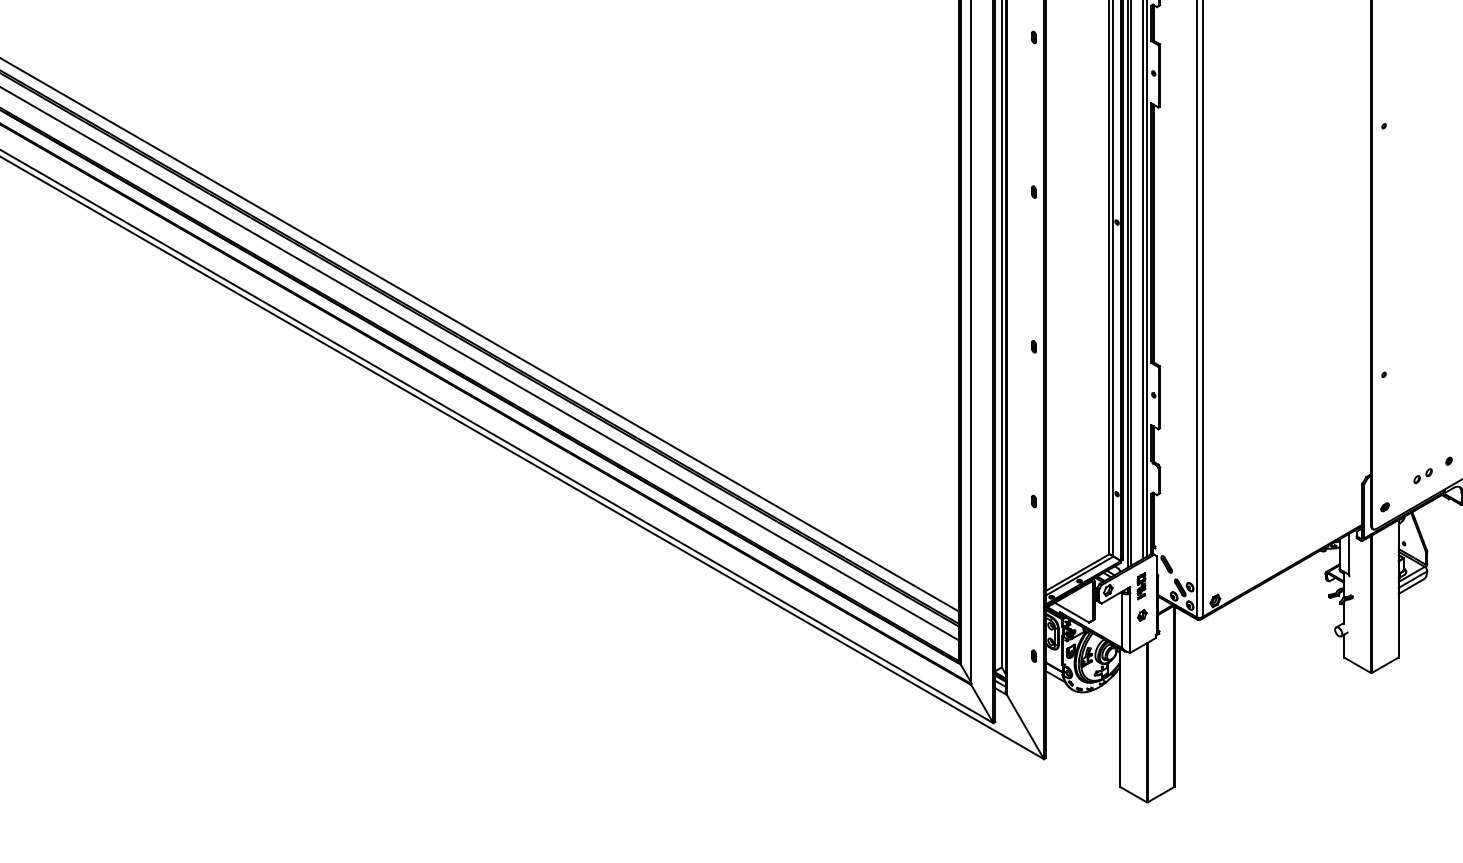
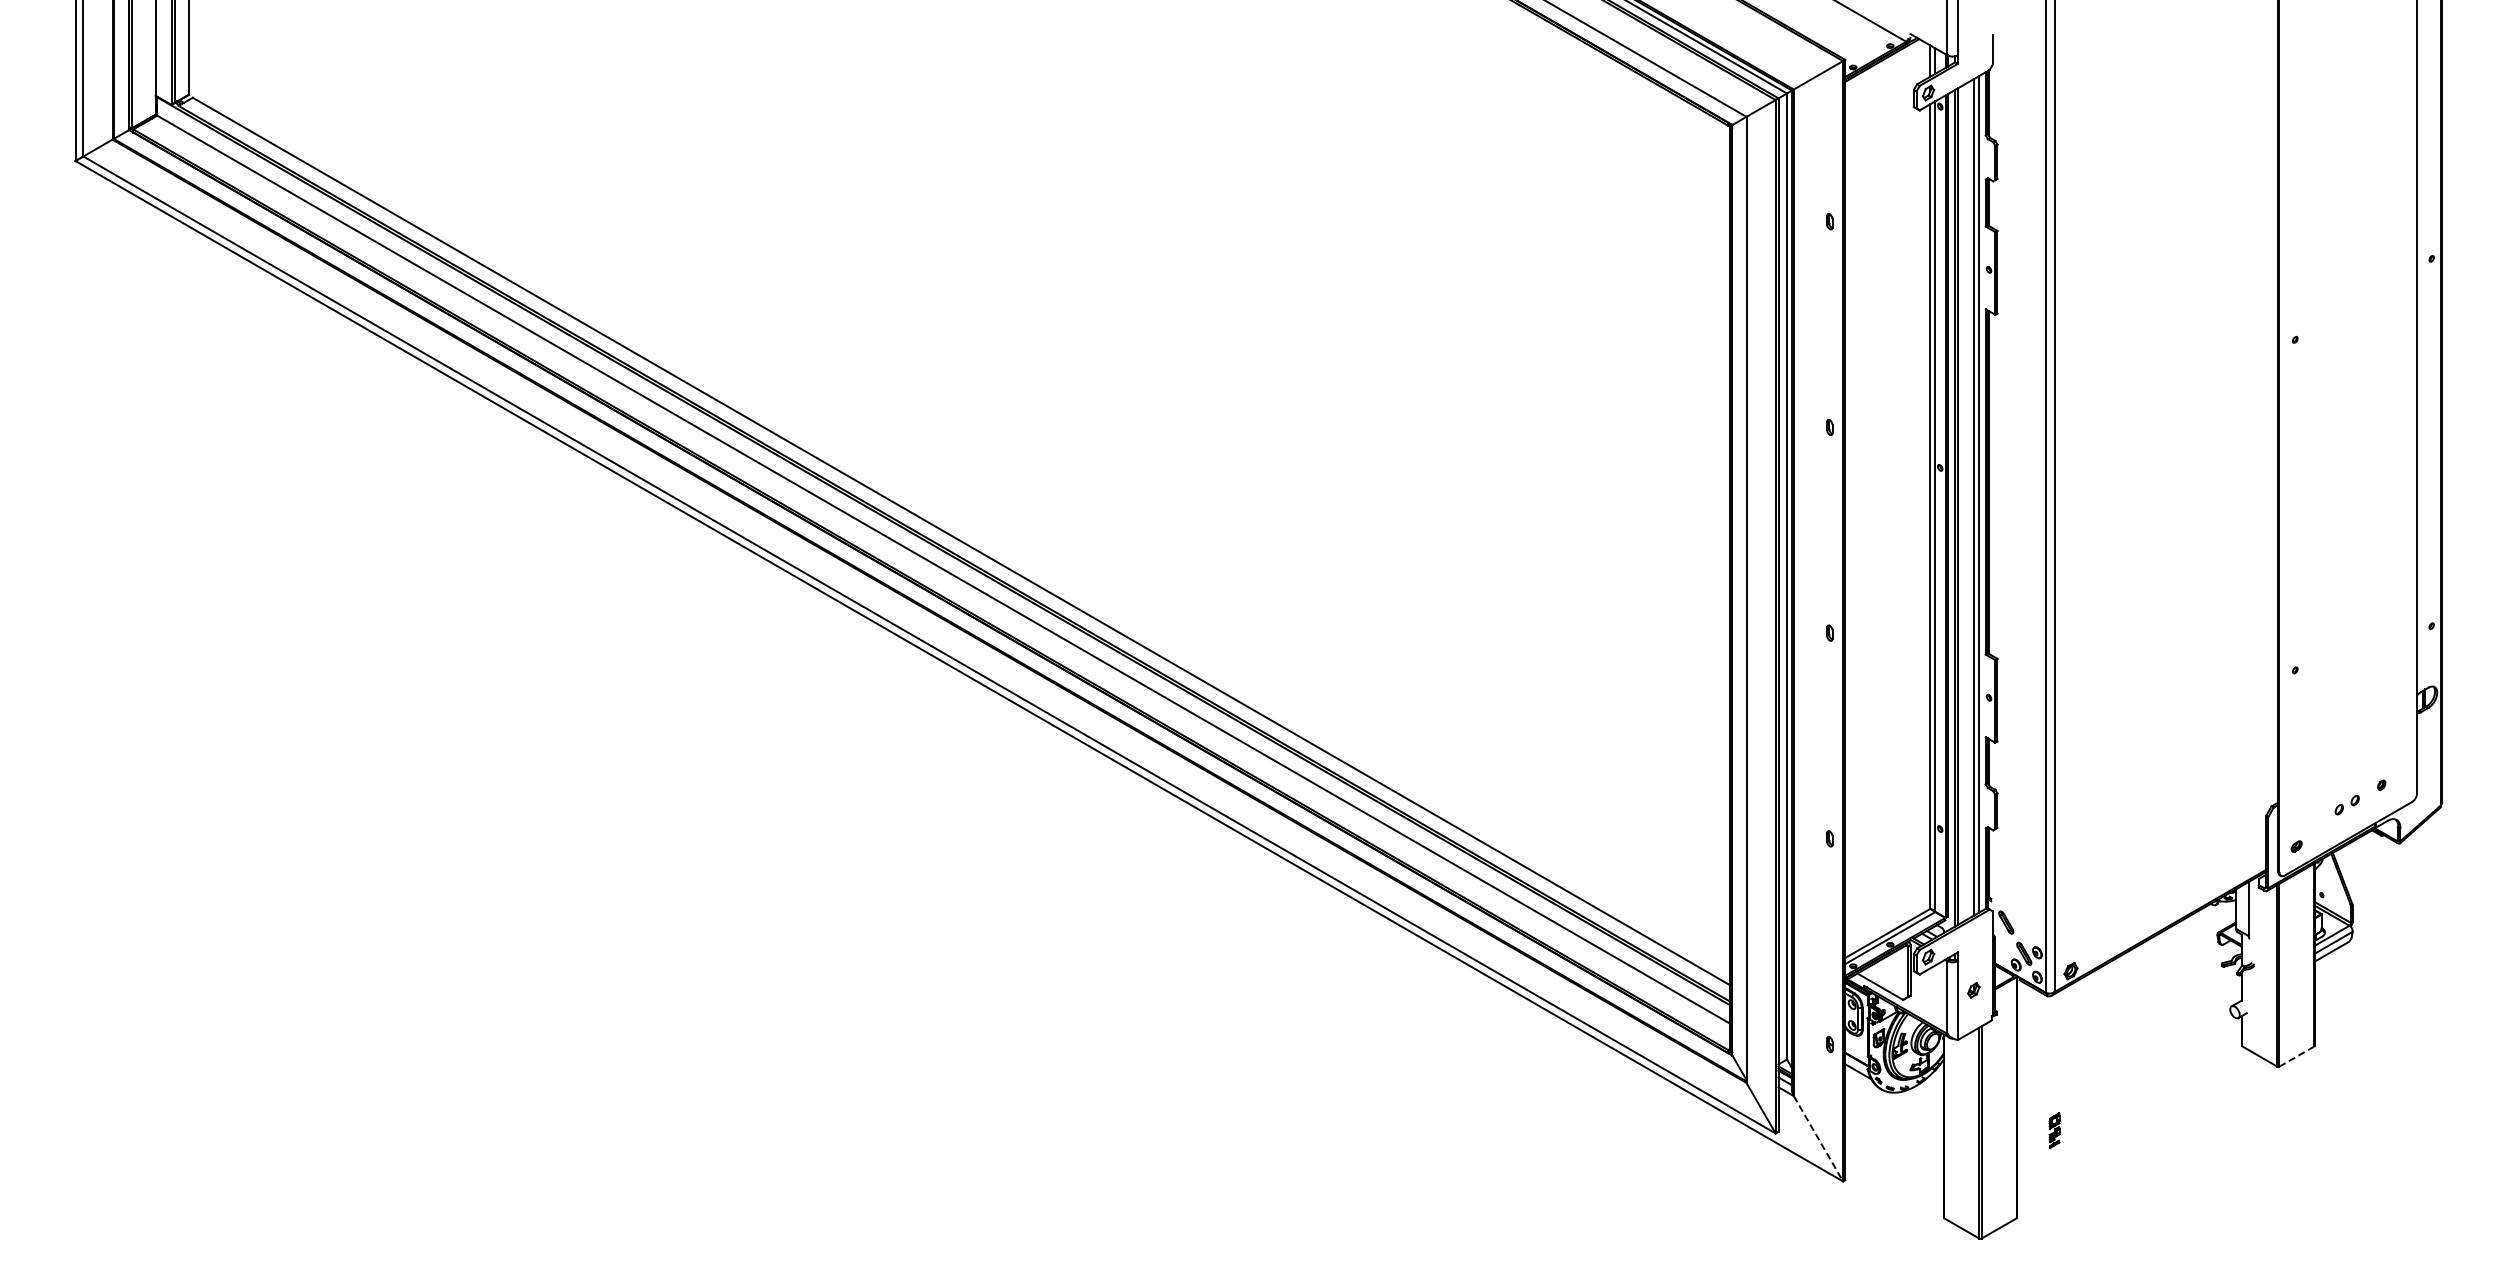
part: (1141, 586) -> (2054, 1130), moved
line: (1385, 665) -> (2297, 1056), solid -> dashed
line: (1025, 727) -> (1818, 1139), solid -> dashed

